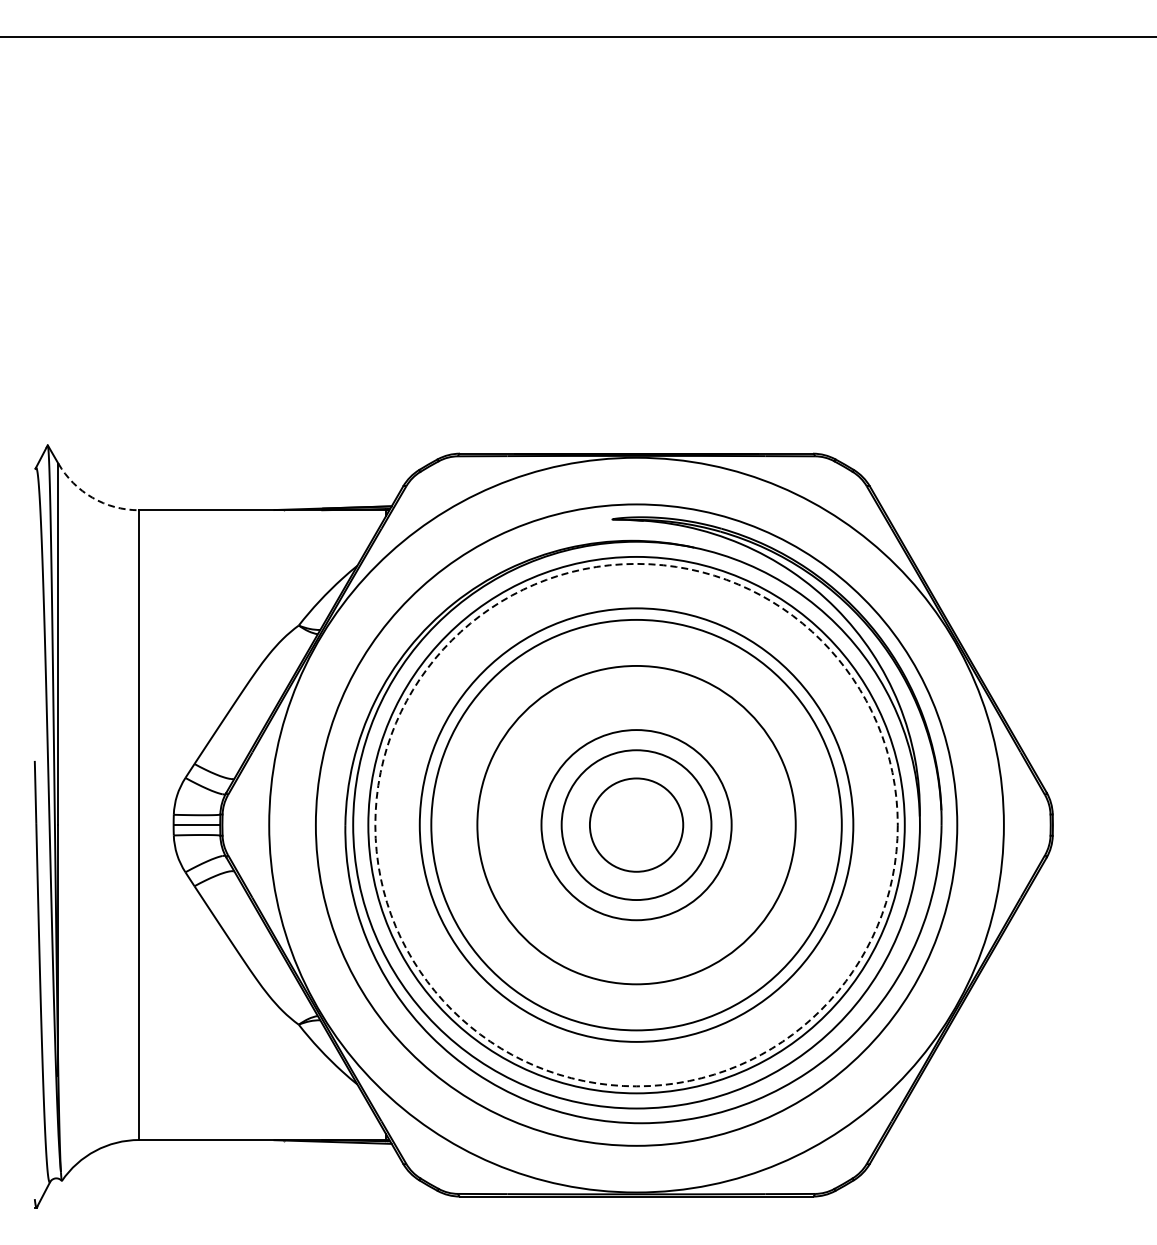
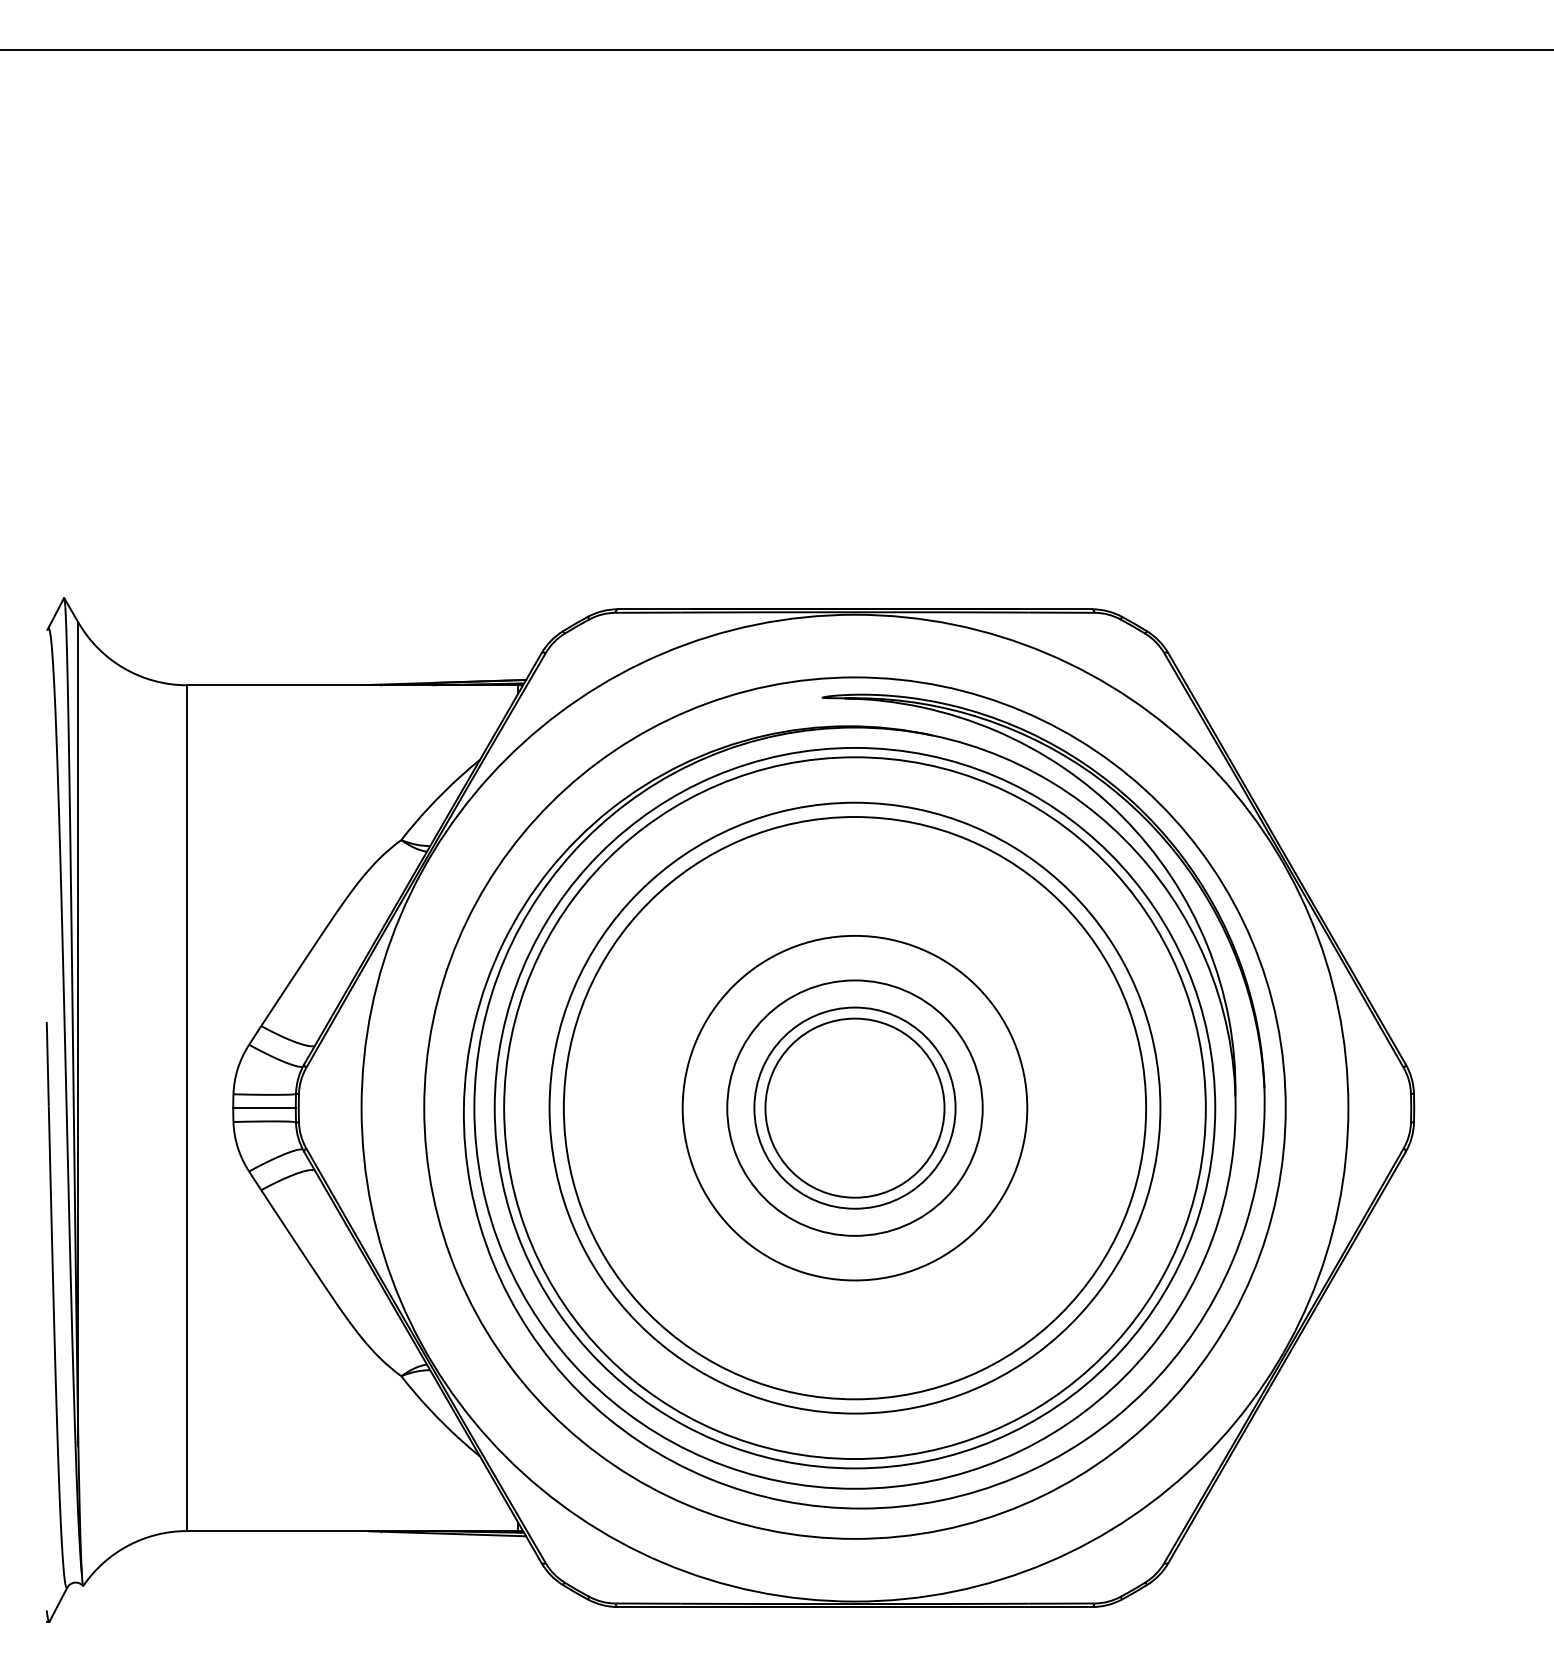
arc: (92, 497) -> (124, 668), dashed -> solid
circle: (636, 824) -> (854, 1107), dashed -> solid
circle: (636, 824) -> (854, 1107), size x0.62
circle: (636, 824) -> (854, 1107), size x1.43
circle: (636, 824) -> (854, 1107), size x1.43

